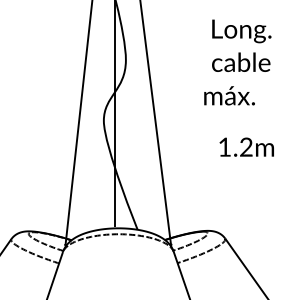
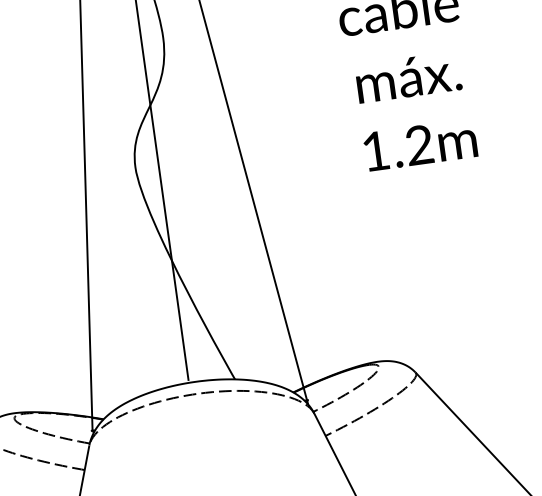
text: (229, 95) -> (408, 76), moved
text: (246, 146) -> (419, 143), moved

